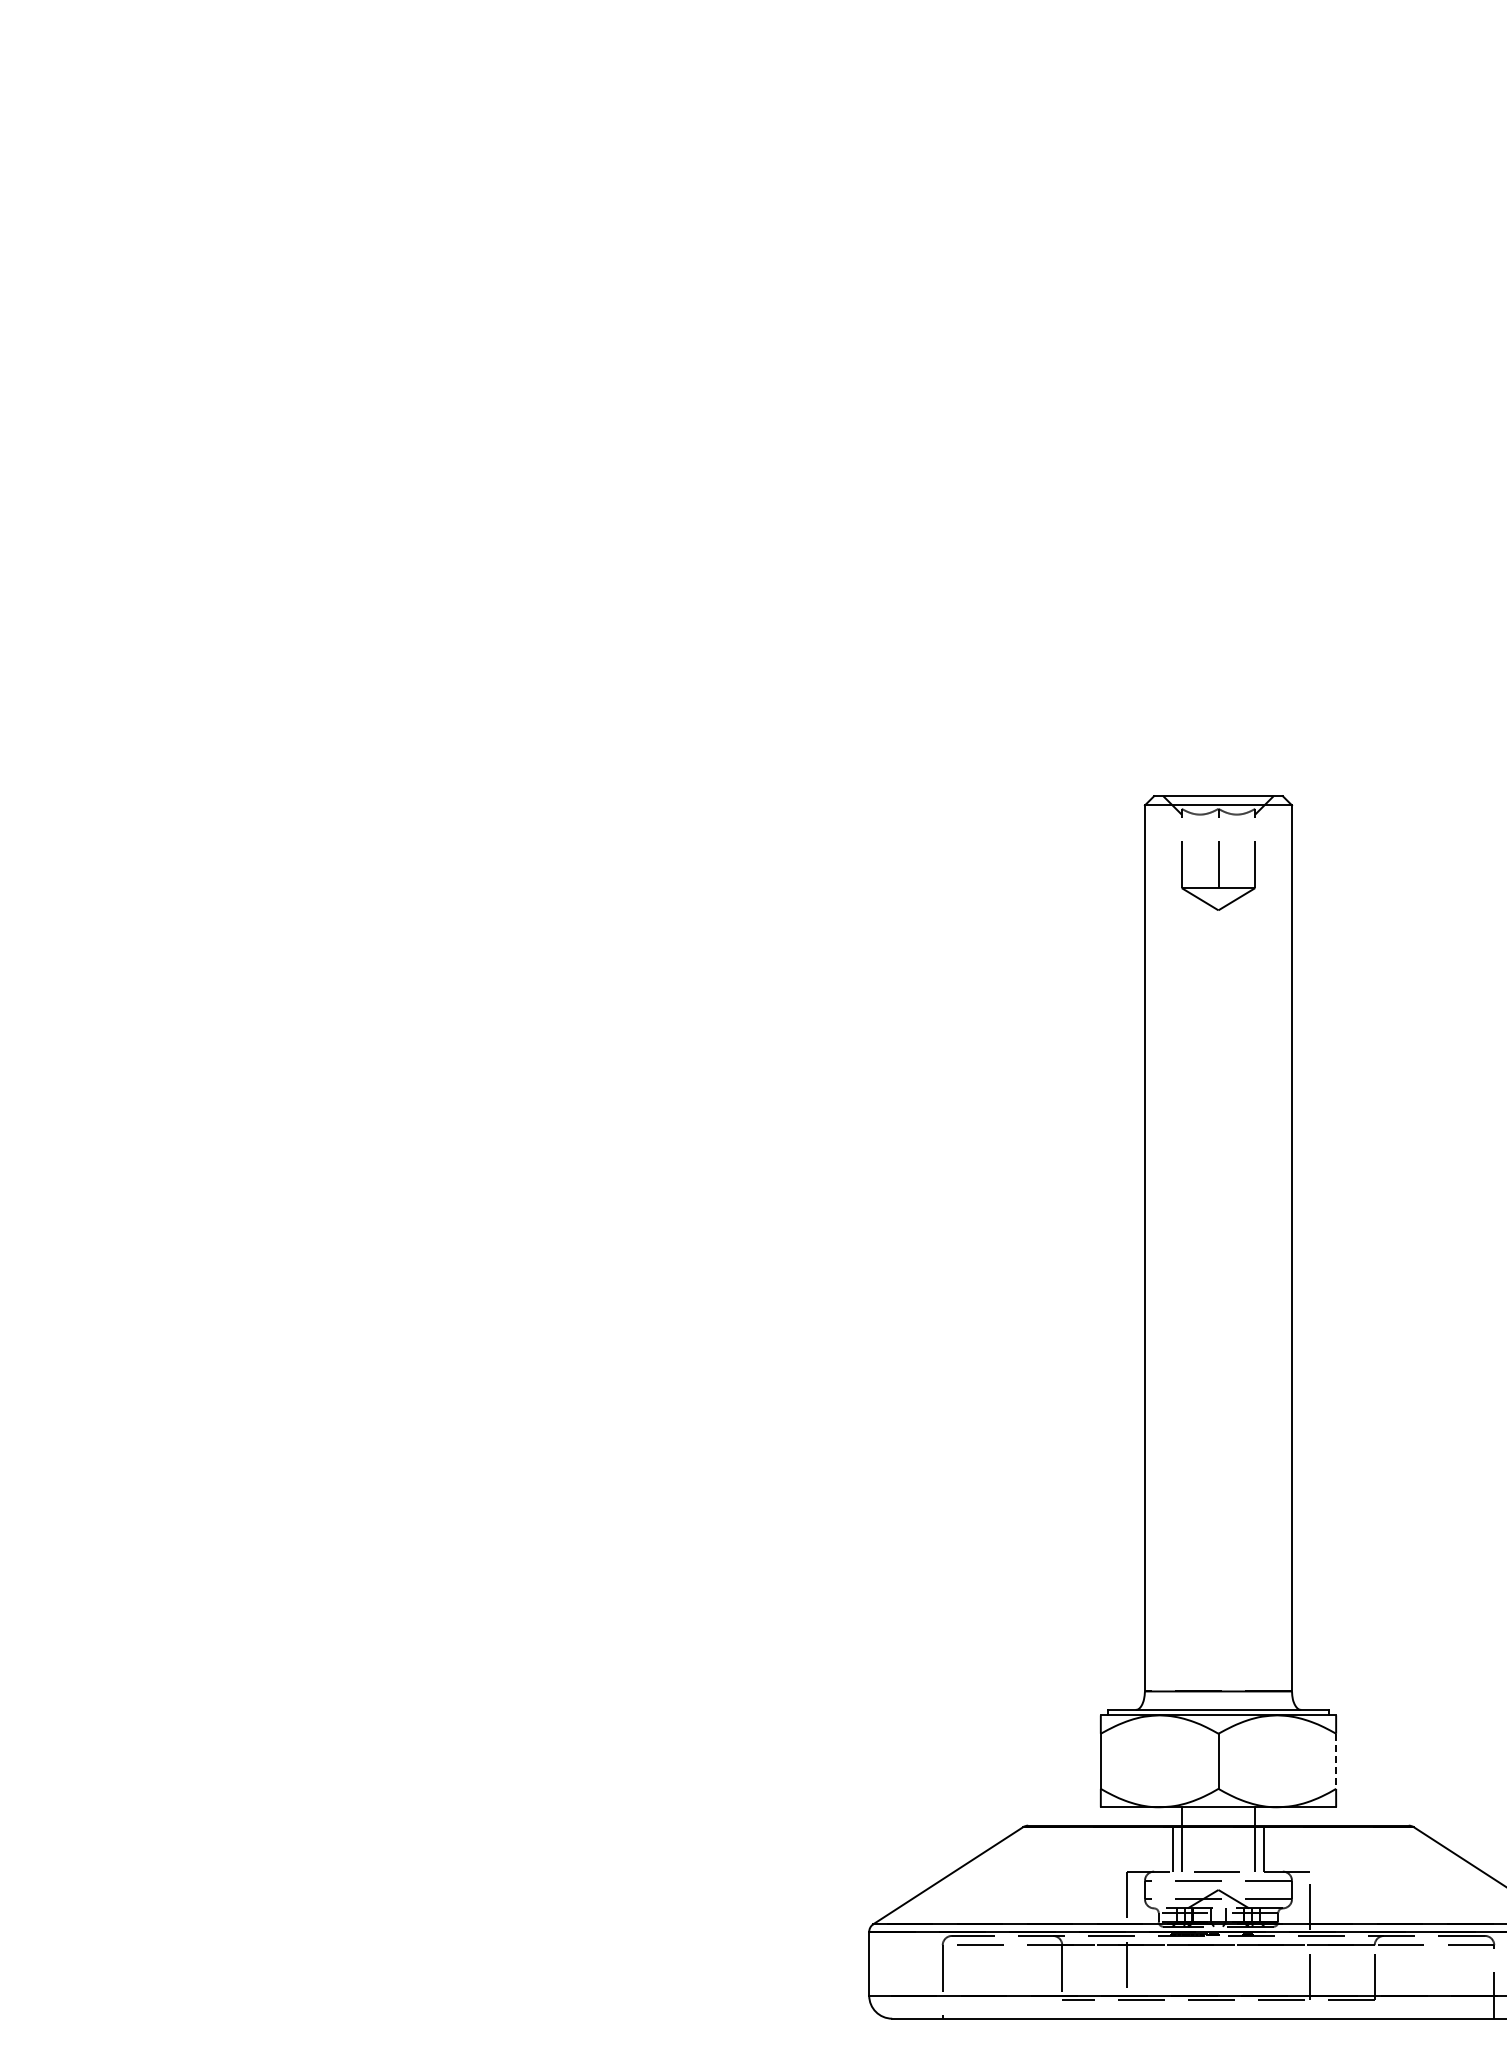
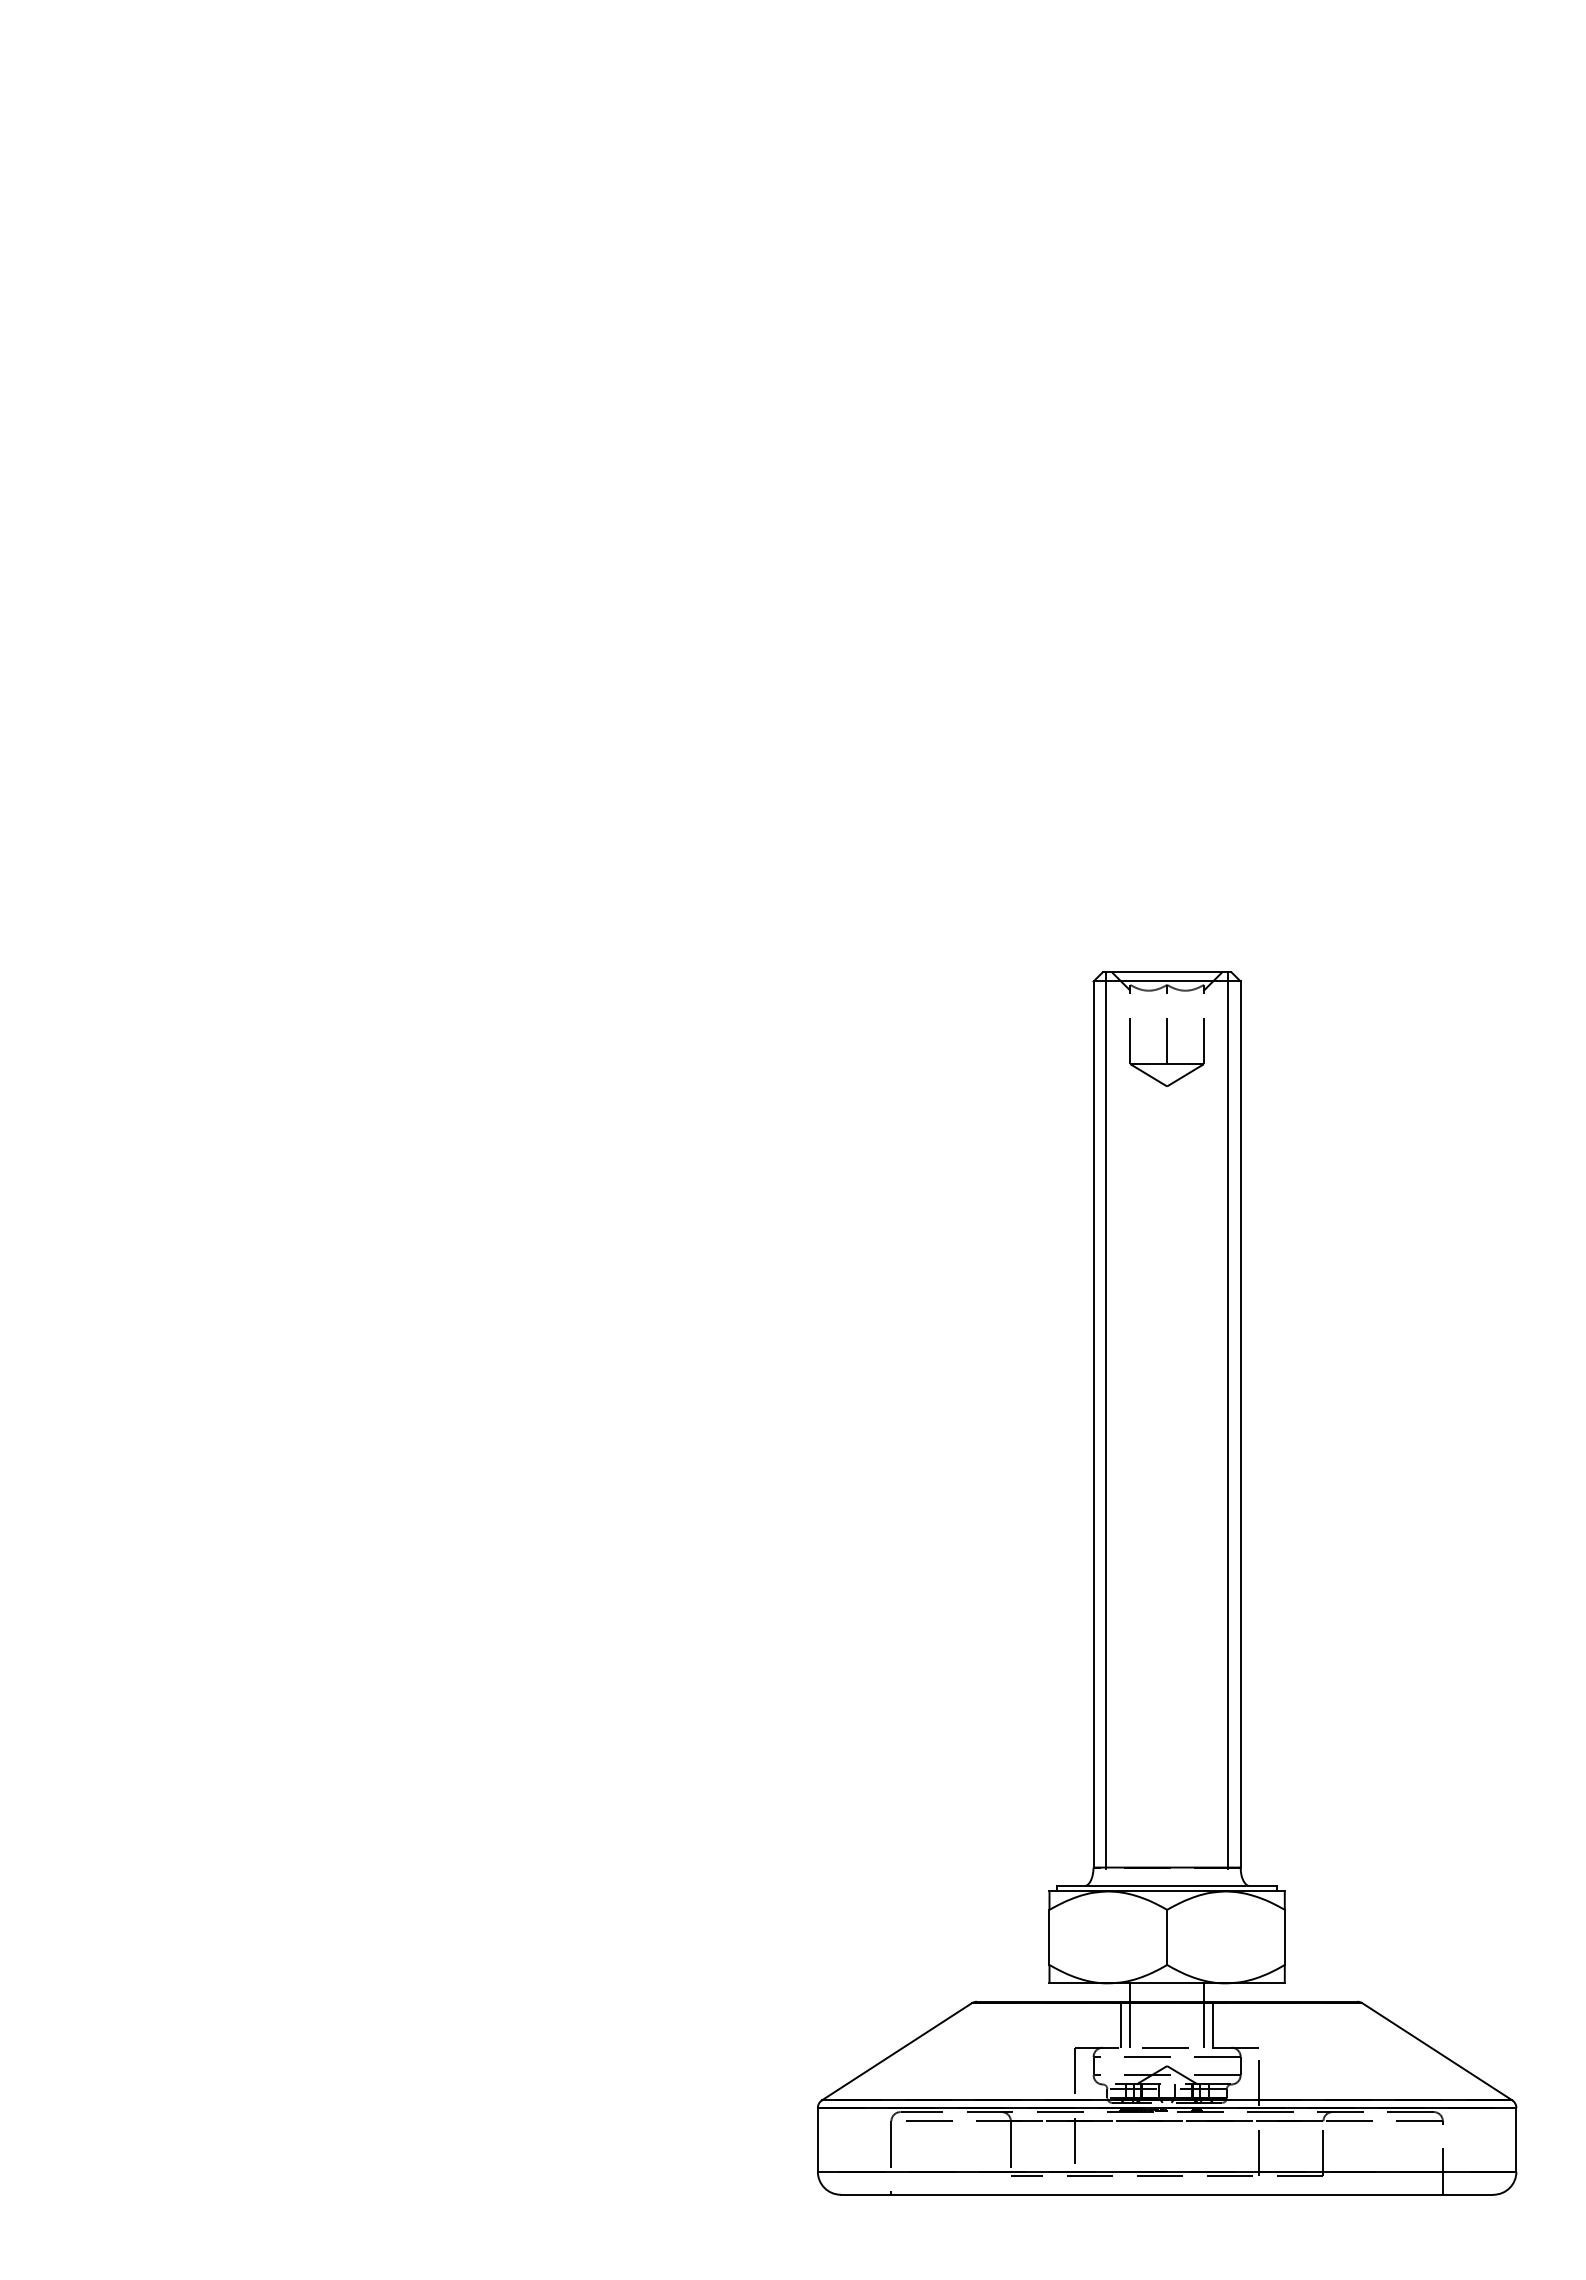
line: (1157, 1244) -> (1106, 1420), added
line: (1278, 1244) -> (1227, 1420), added
line: (1335, 1761) -> (1284, 1937), dashed -> solid

